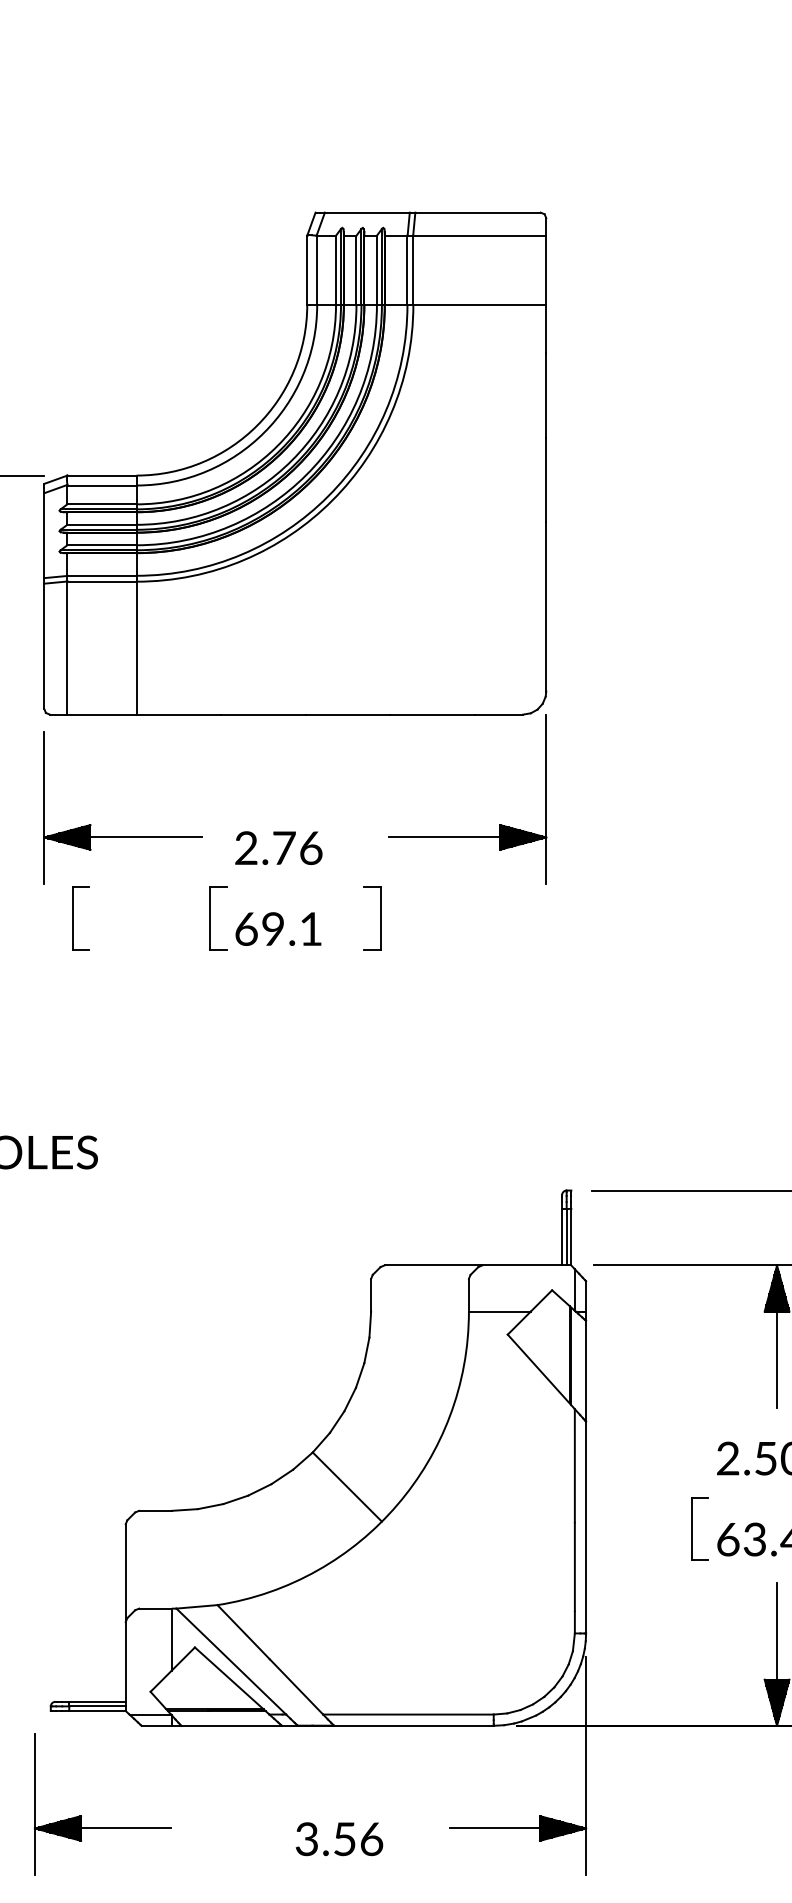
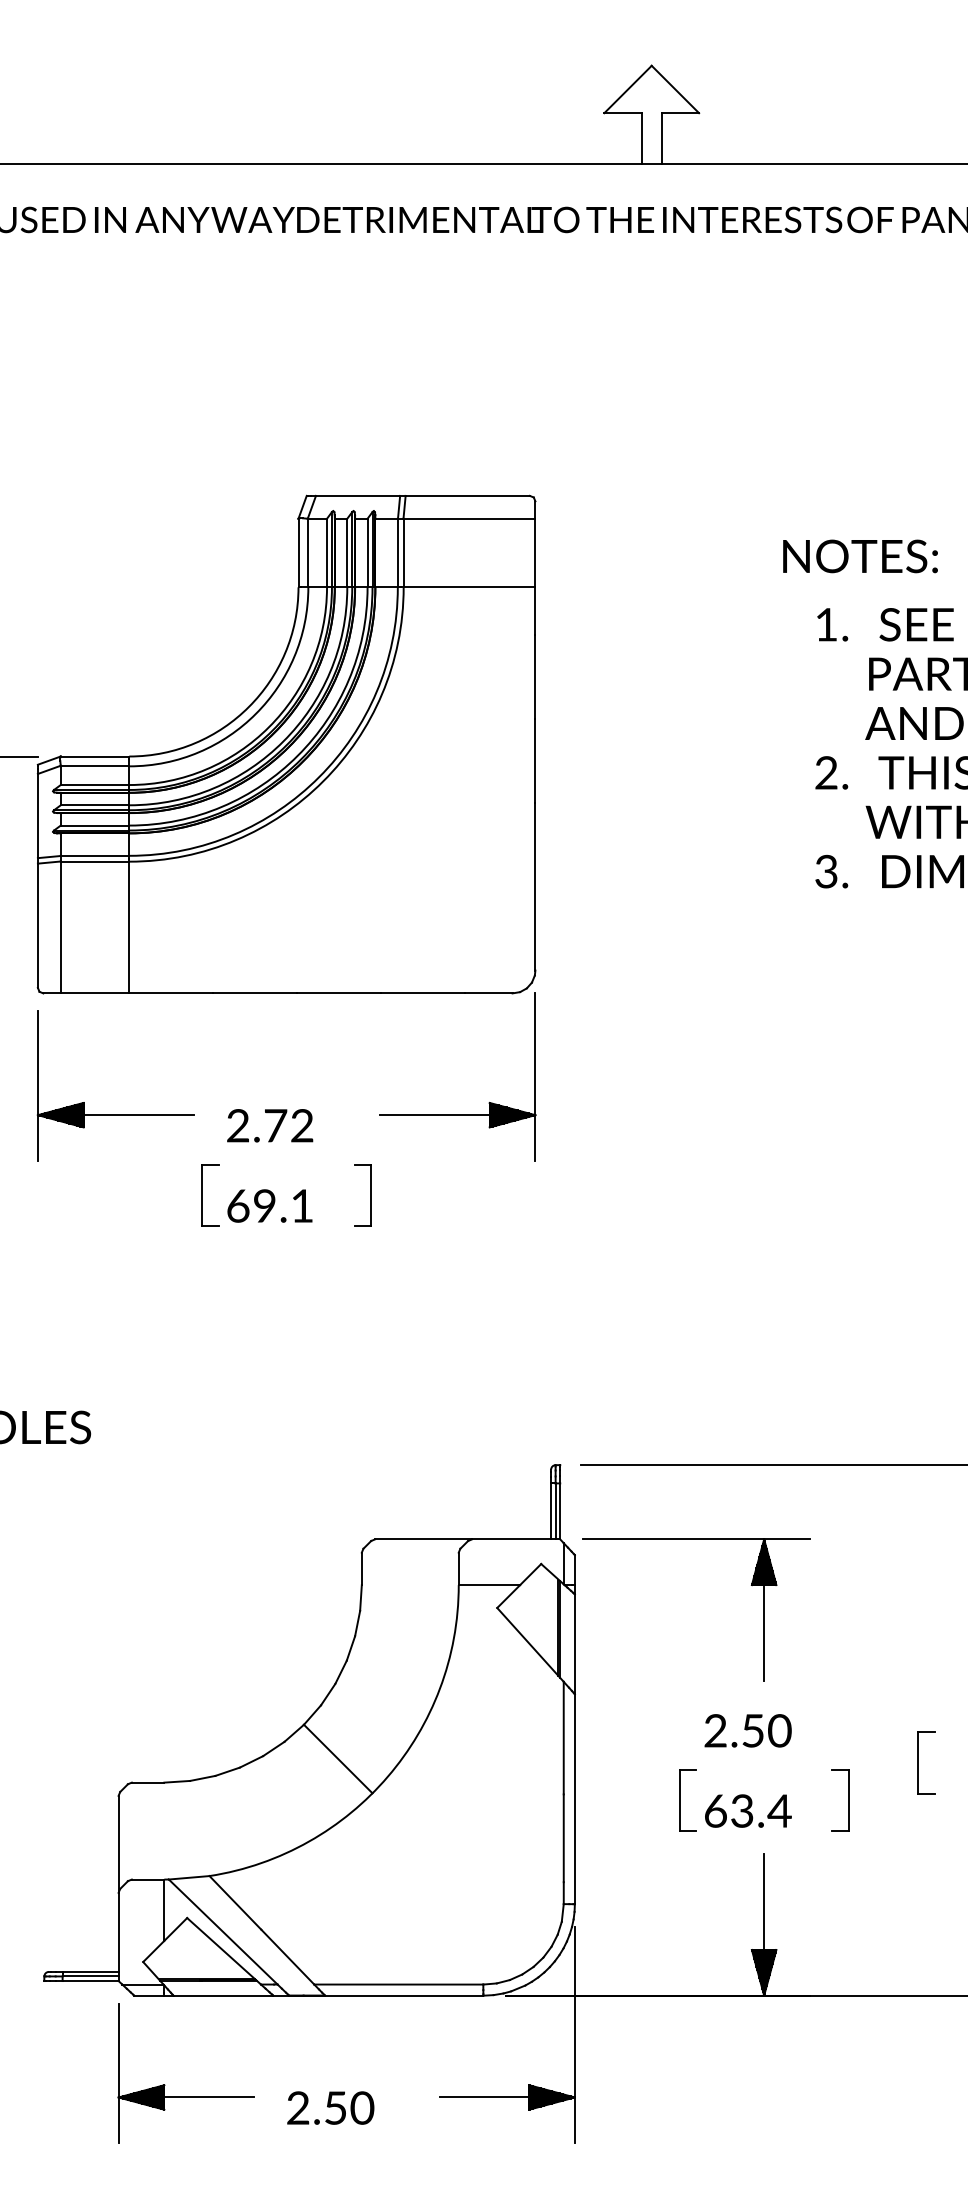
text: (311, 847) -> (302, 1125), 2.76 -> 2.72
part: (73, 918) -> (66, 1195), removed
part: (82, 1815) -> (165, 2084), moved
text: (339, 1838) -> (330, 2107), 3.56 -> 2.50

